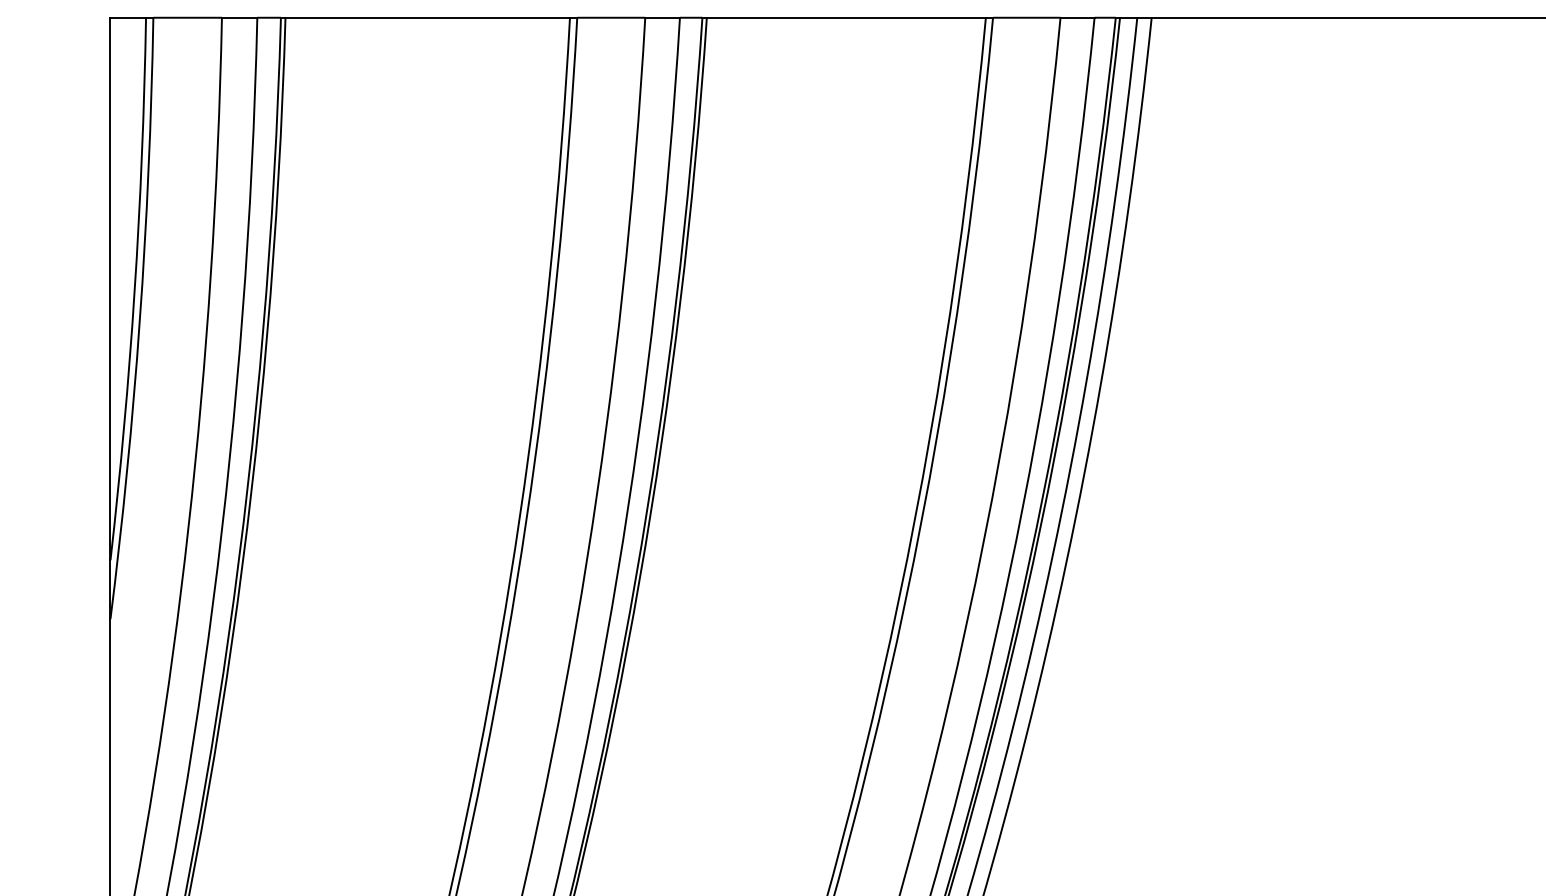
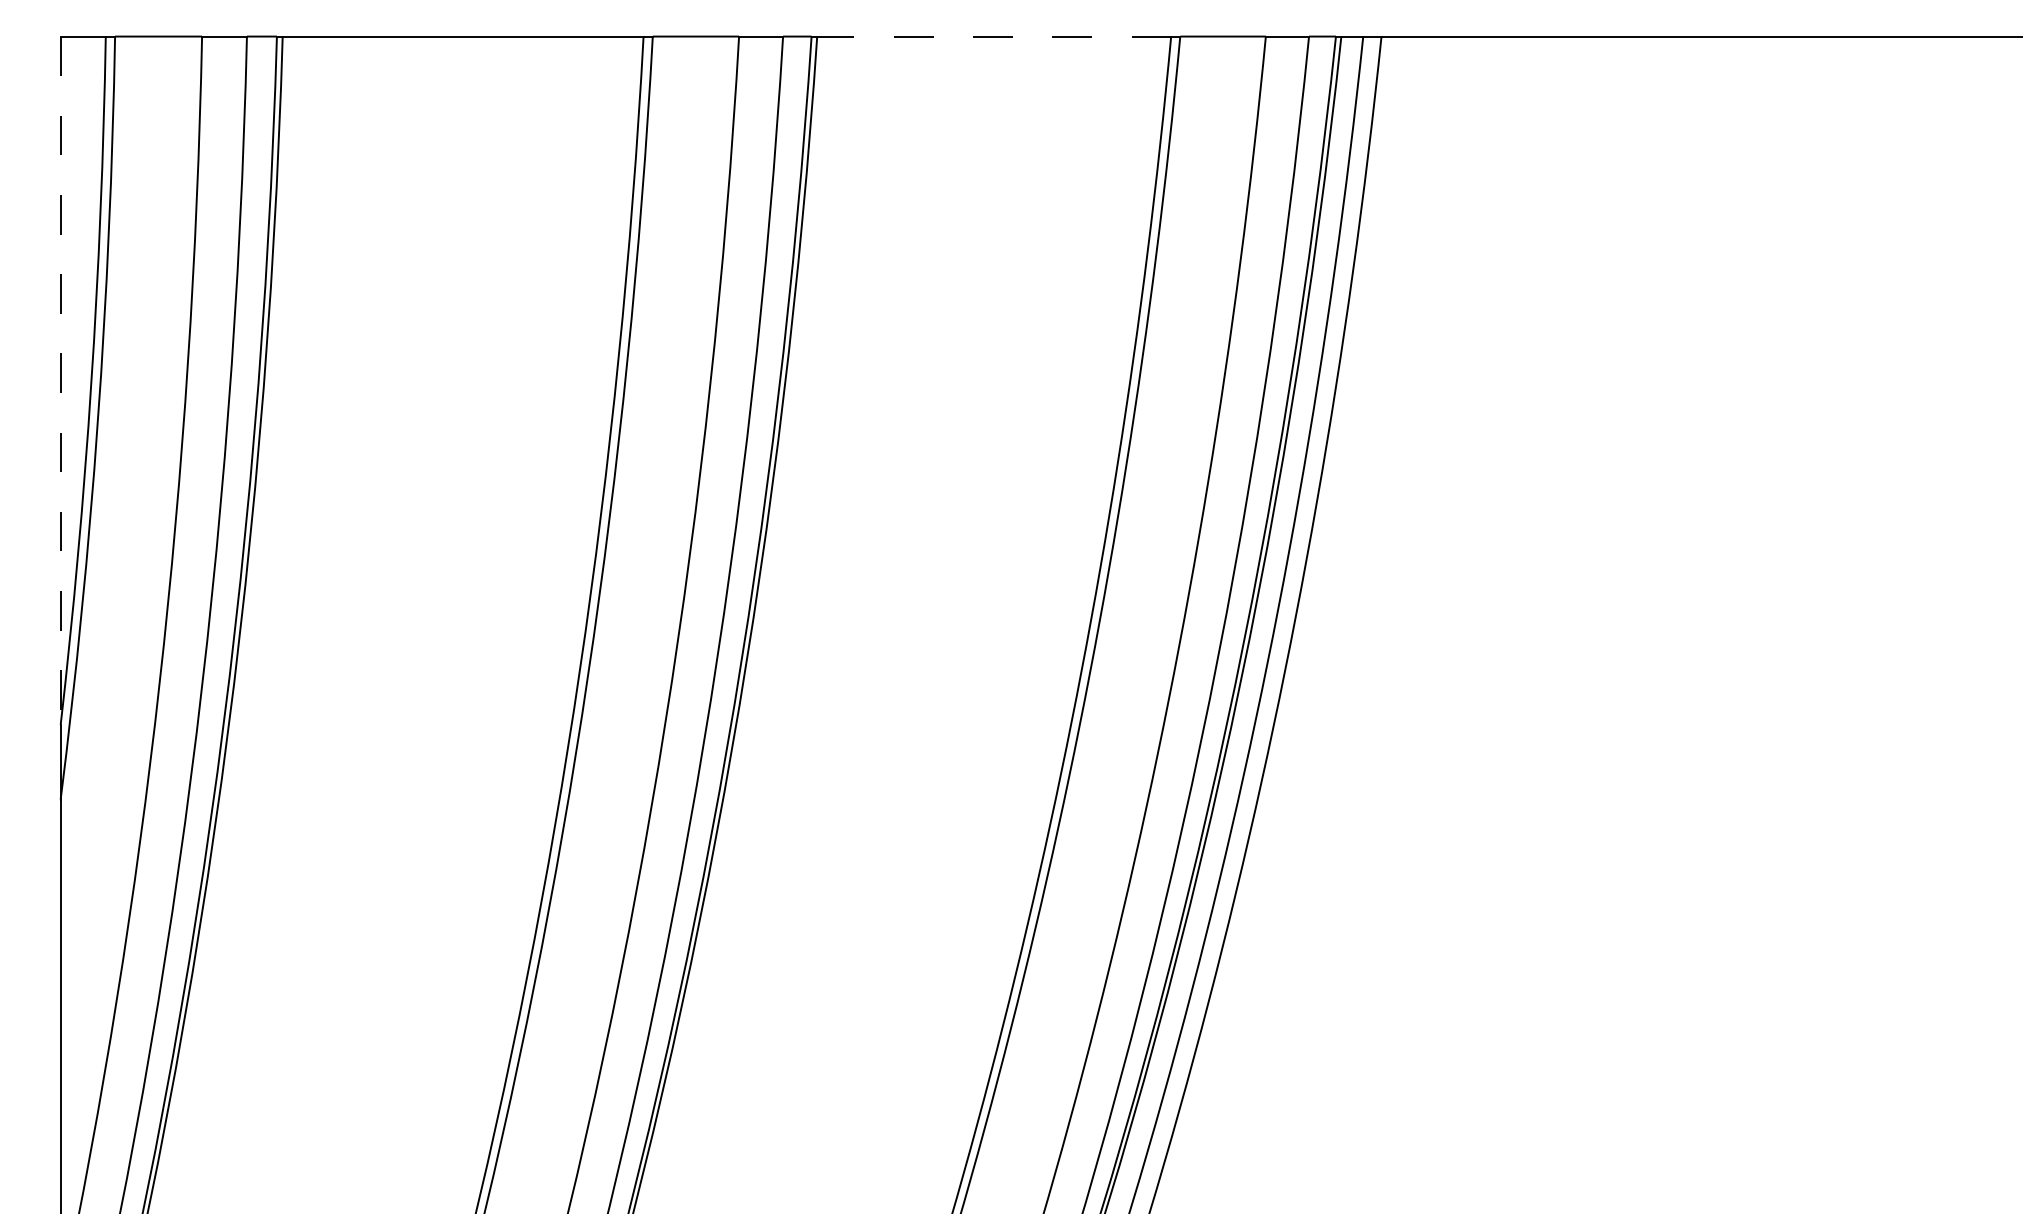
line: (846, 17) -> (994, 36), solid -> dashed
line: (110, 289) -> (60, 381), solid -> dashed

